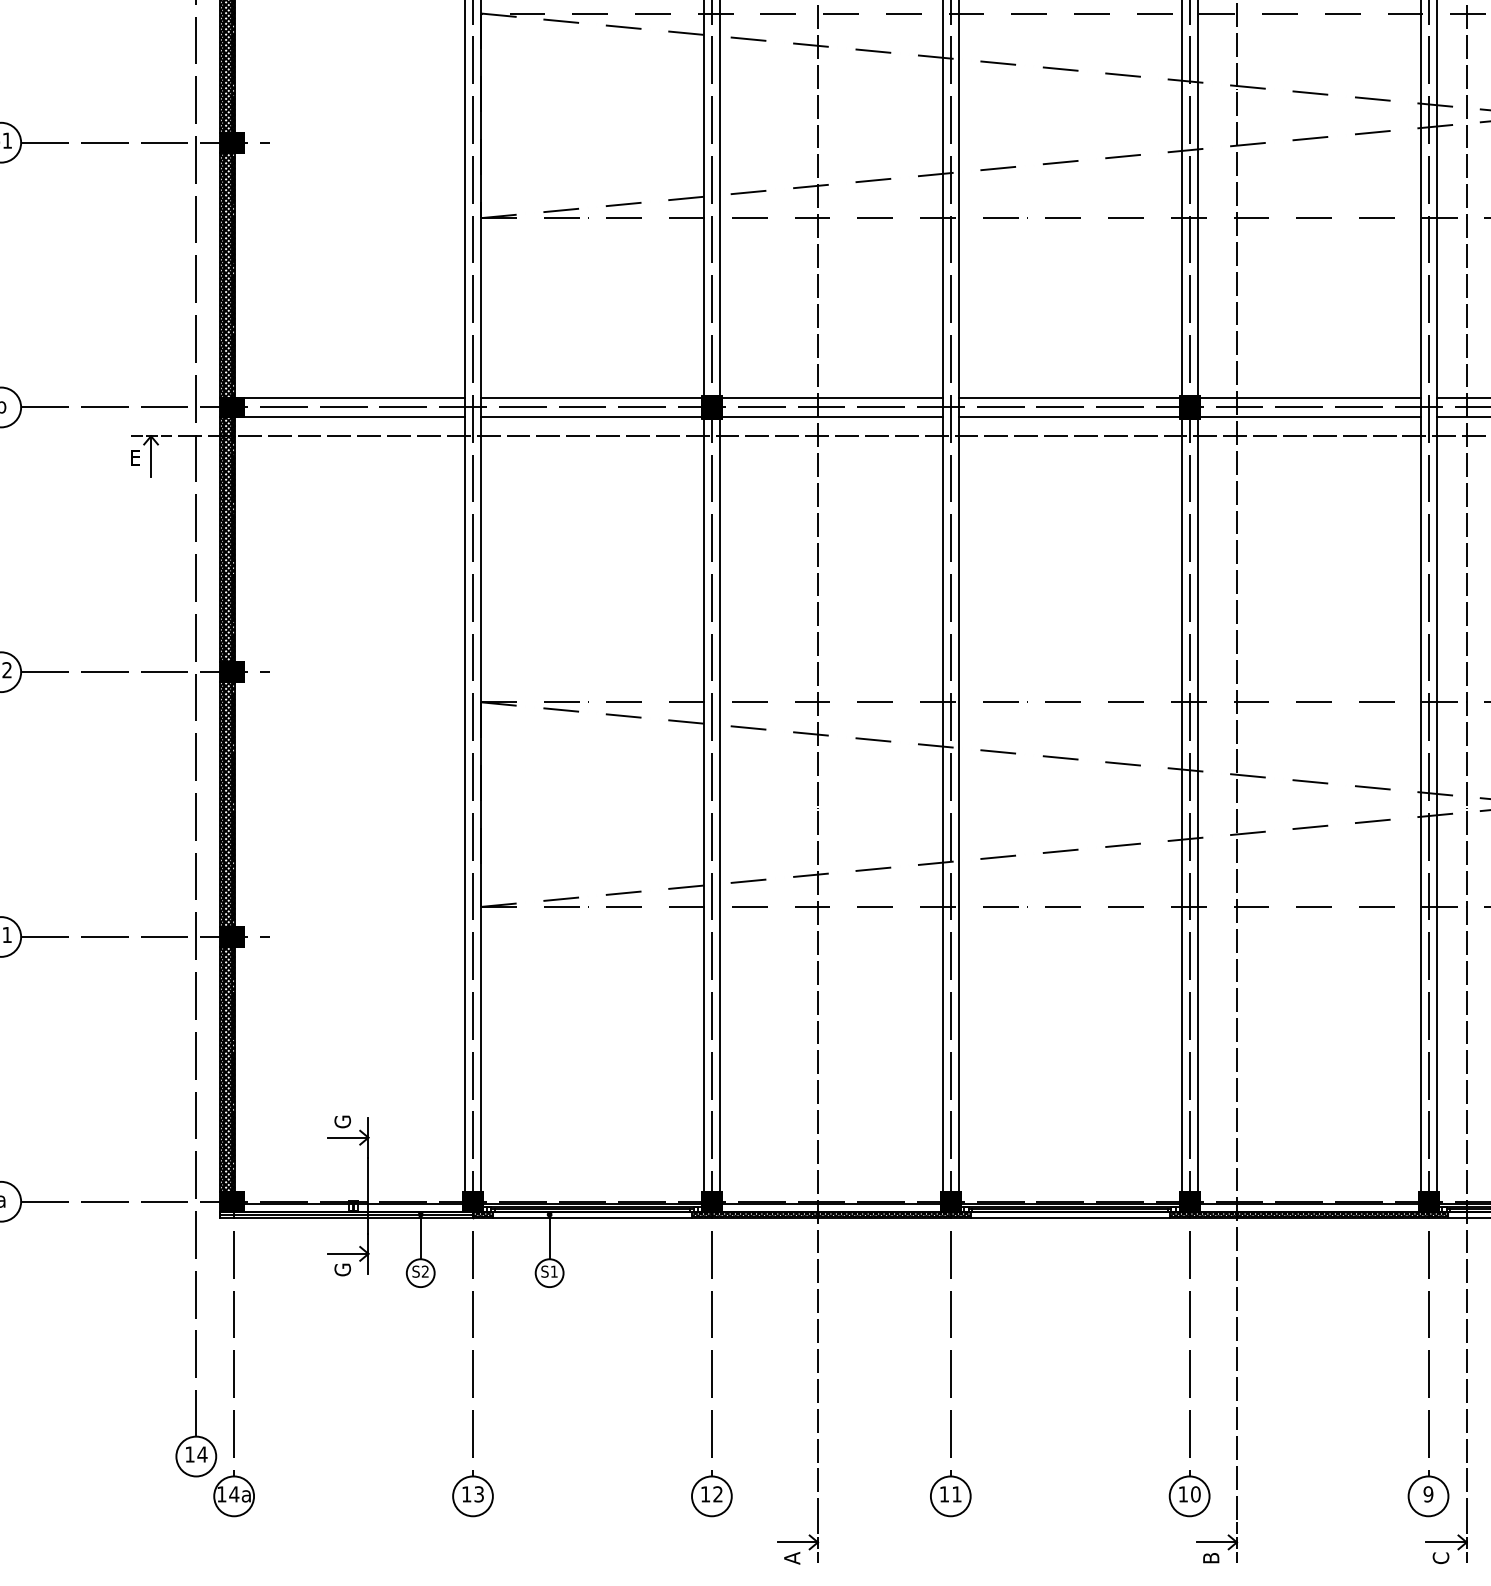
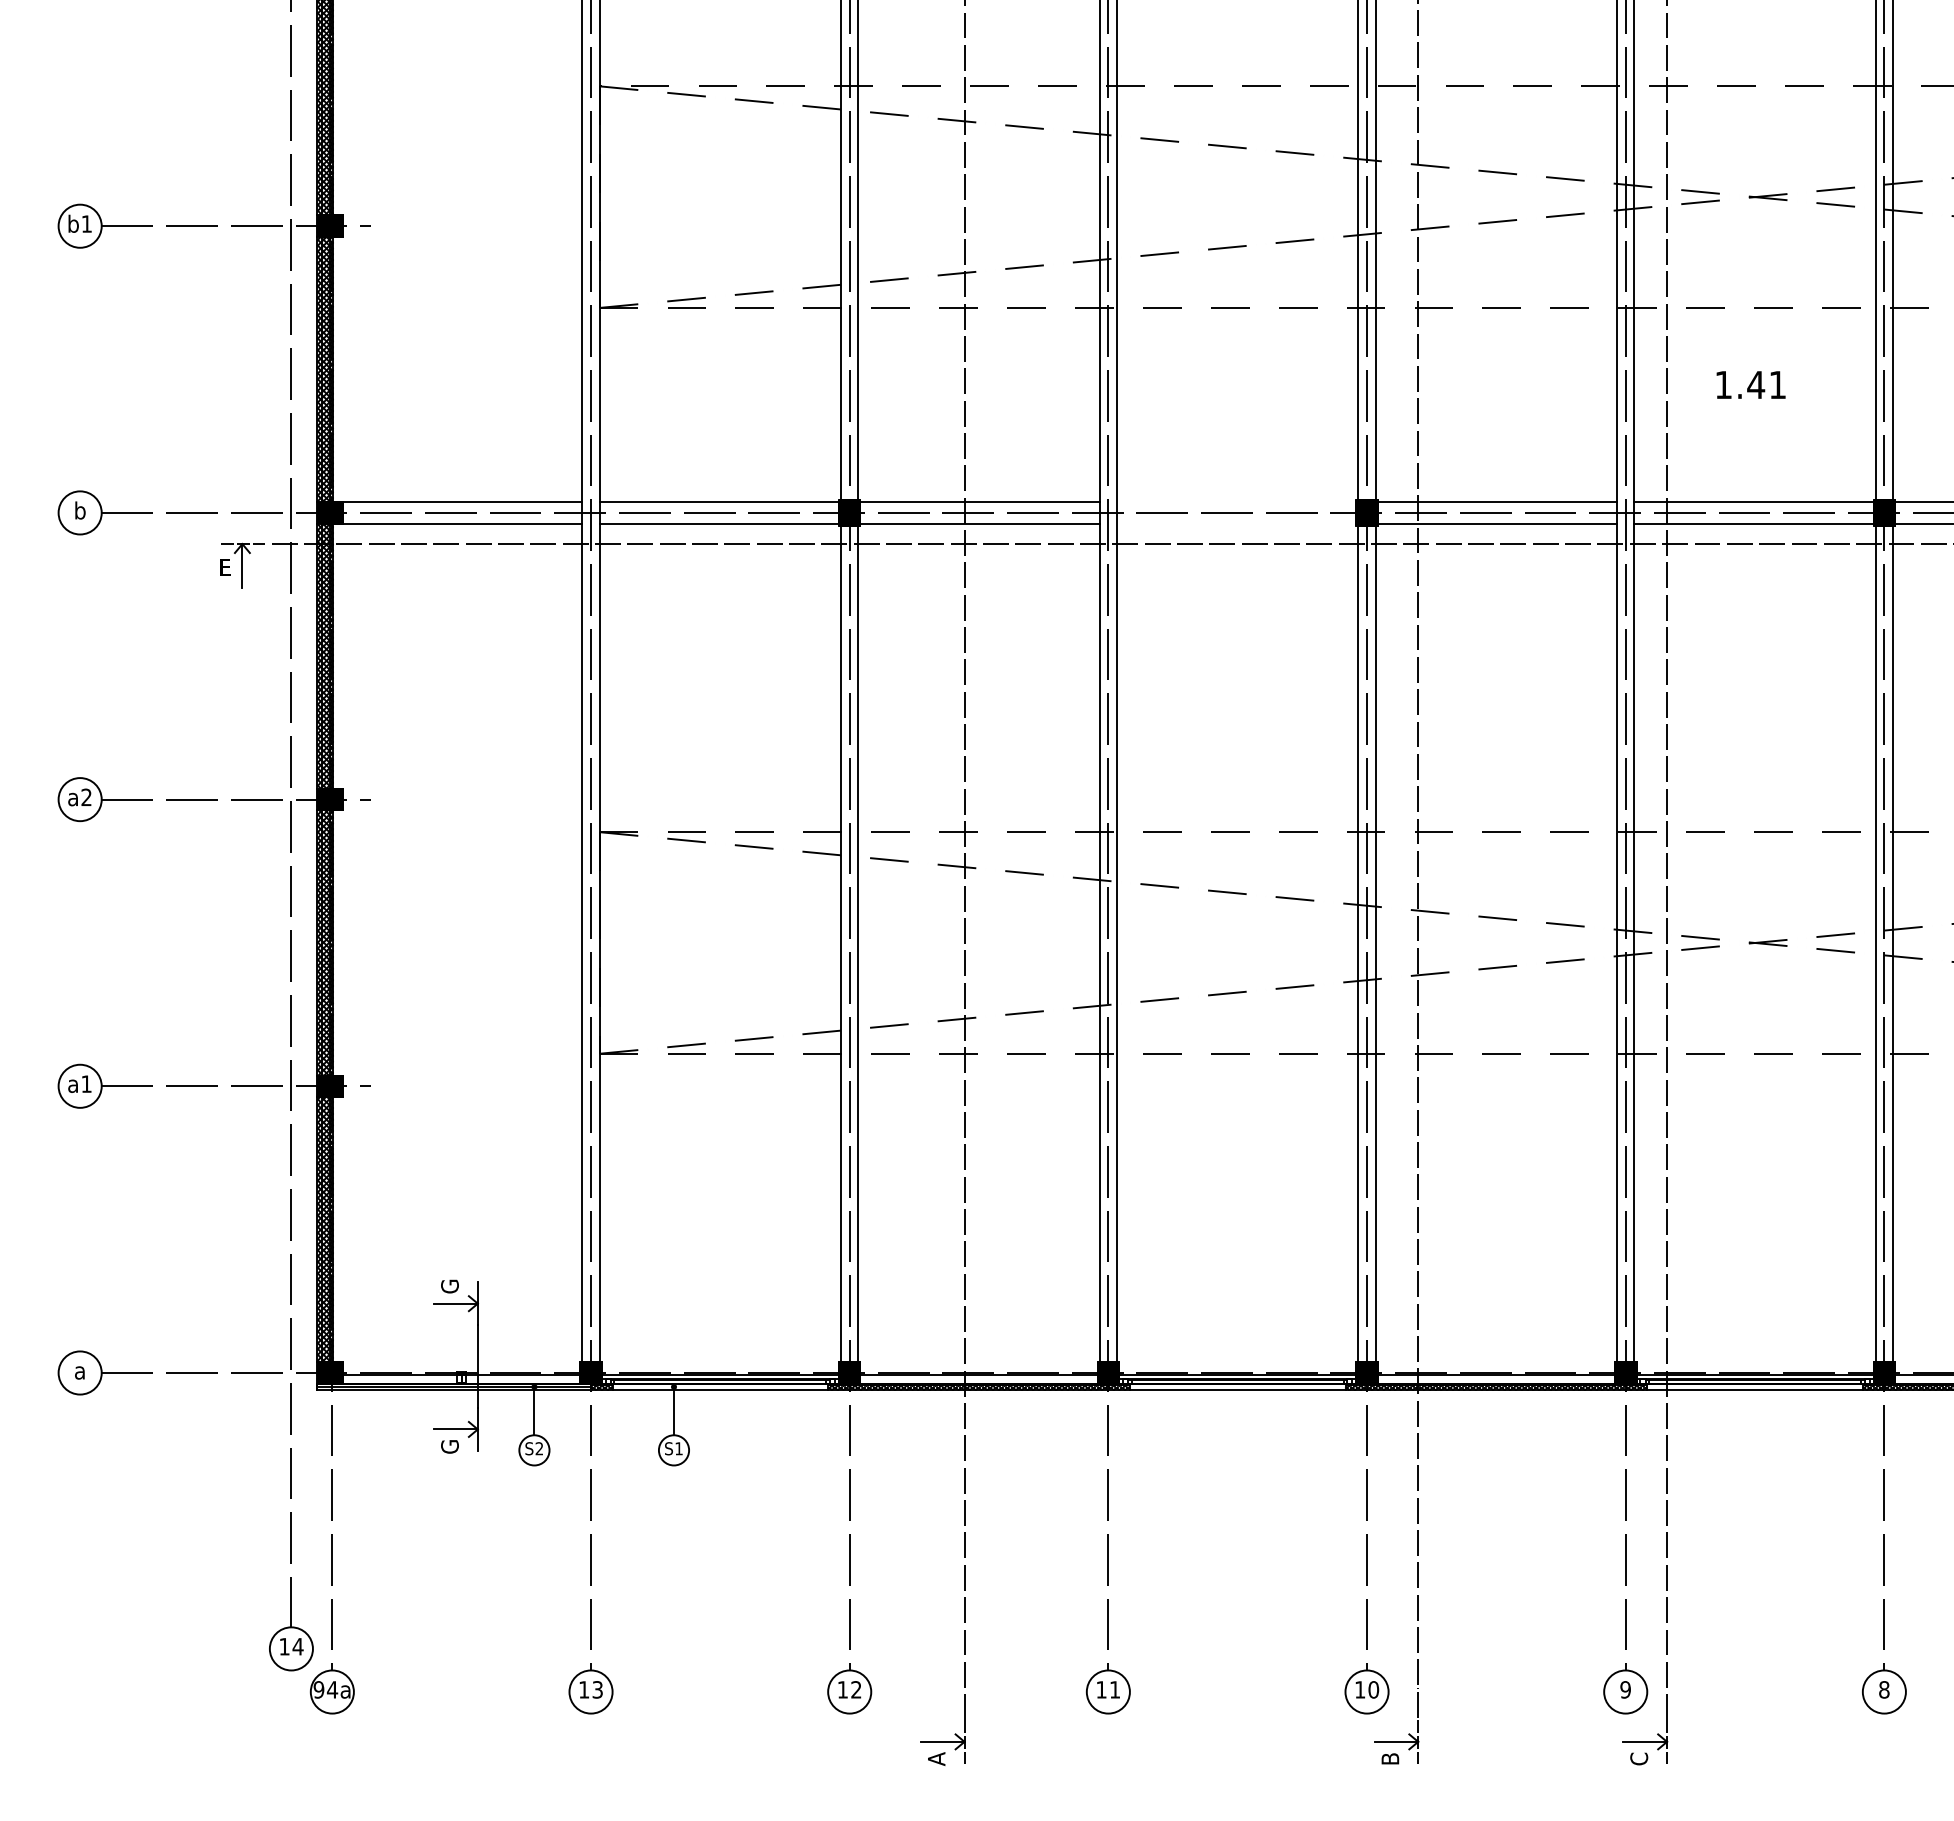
line: (1069, 397) -> (1236, 502), removed
line: (1069, 417) -> (1236, 523), removed
text: (221, 1494) -> (318, 1689), 14a -> 94a

